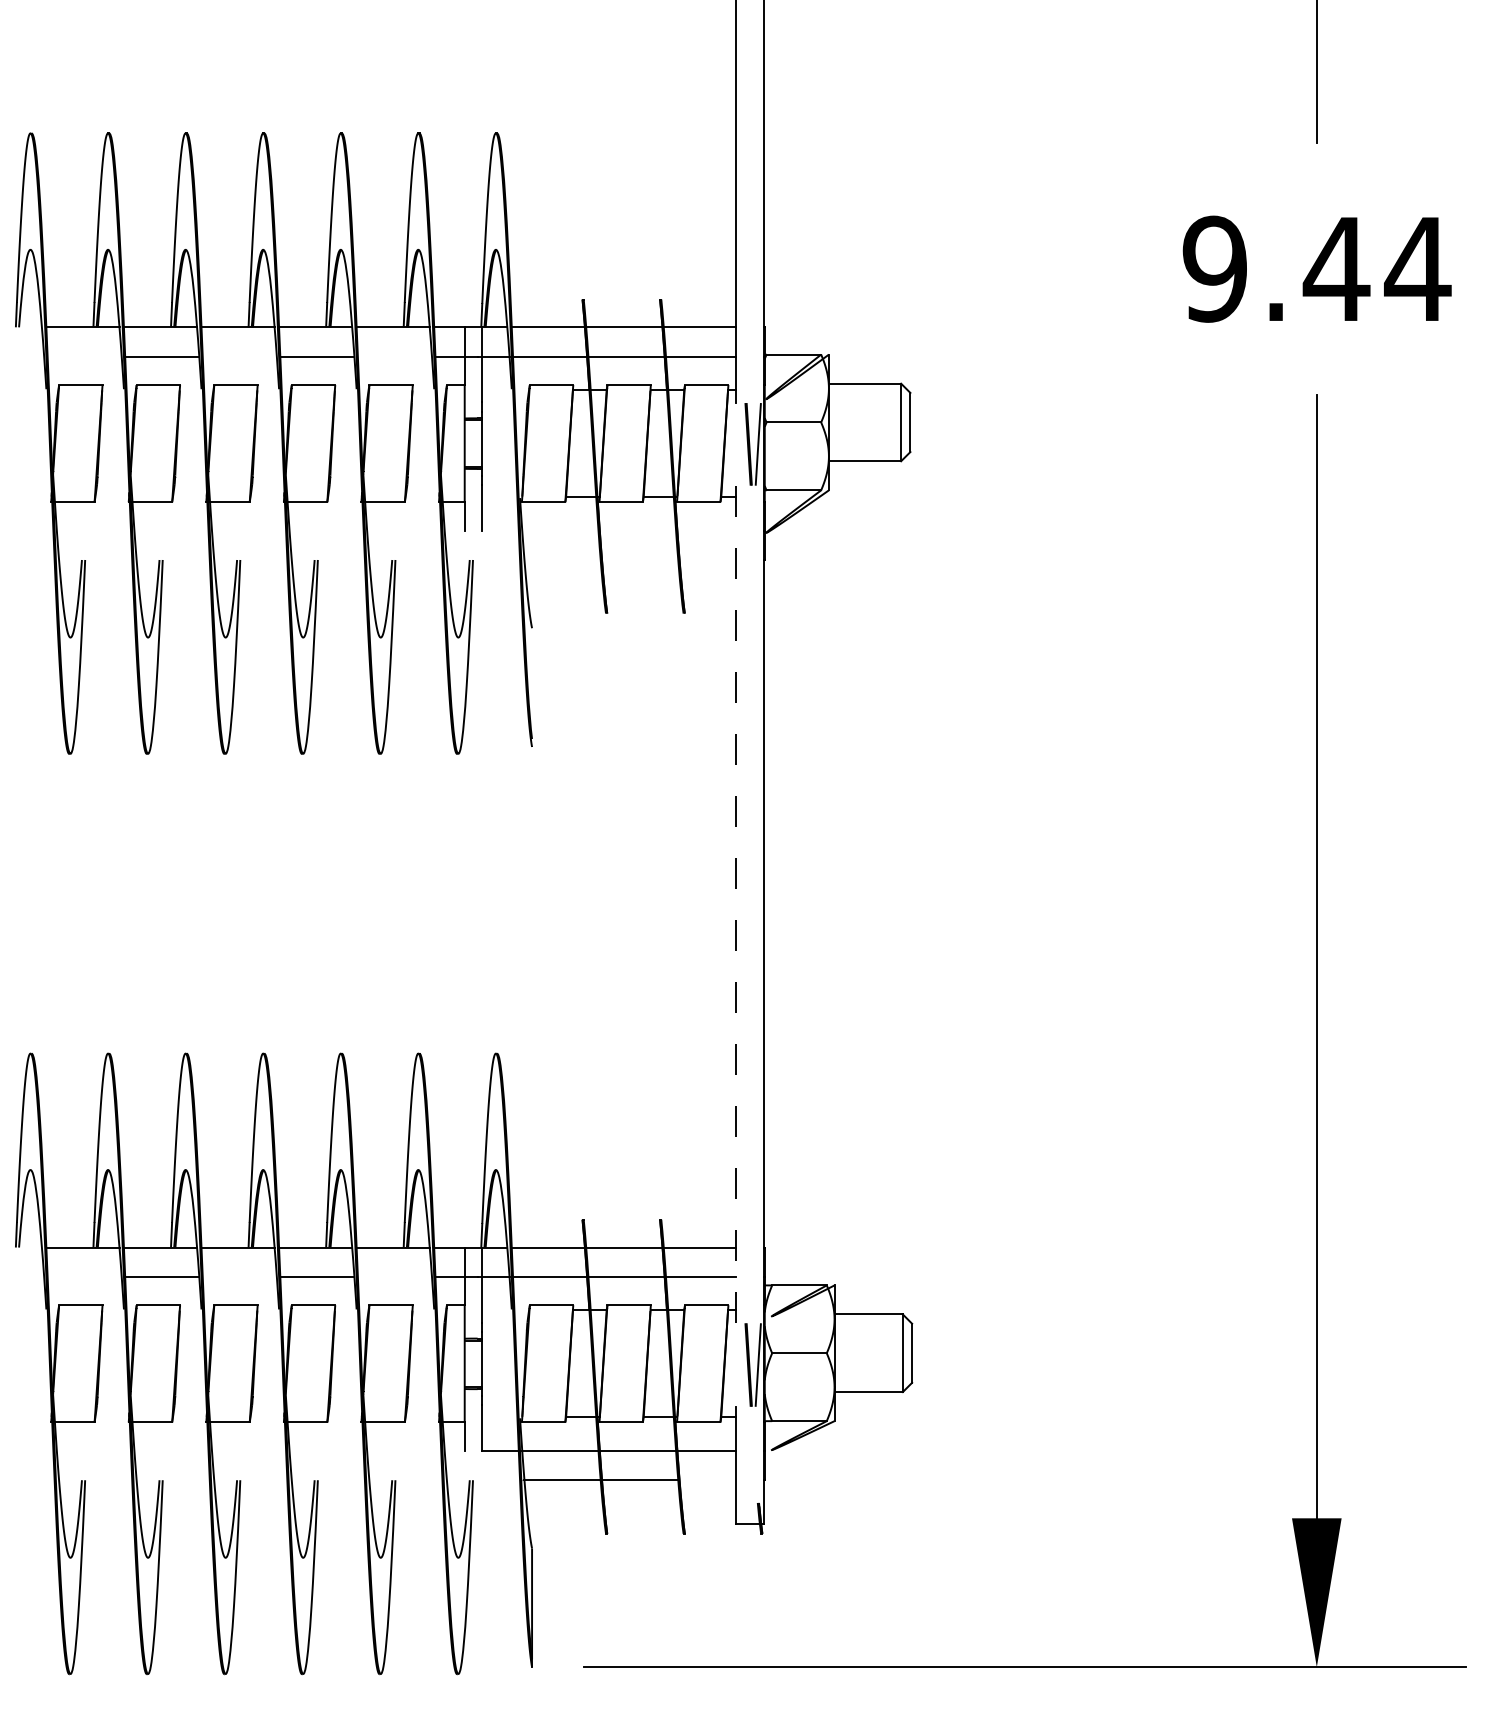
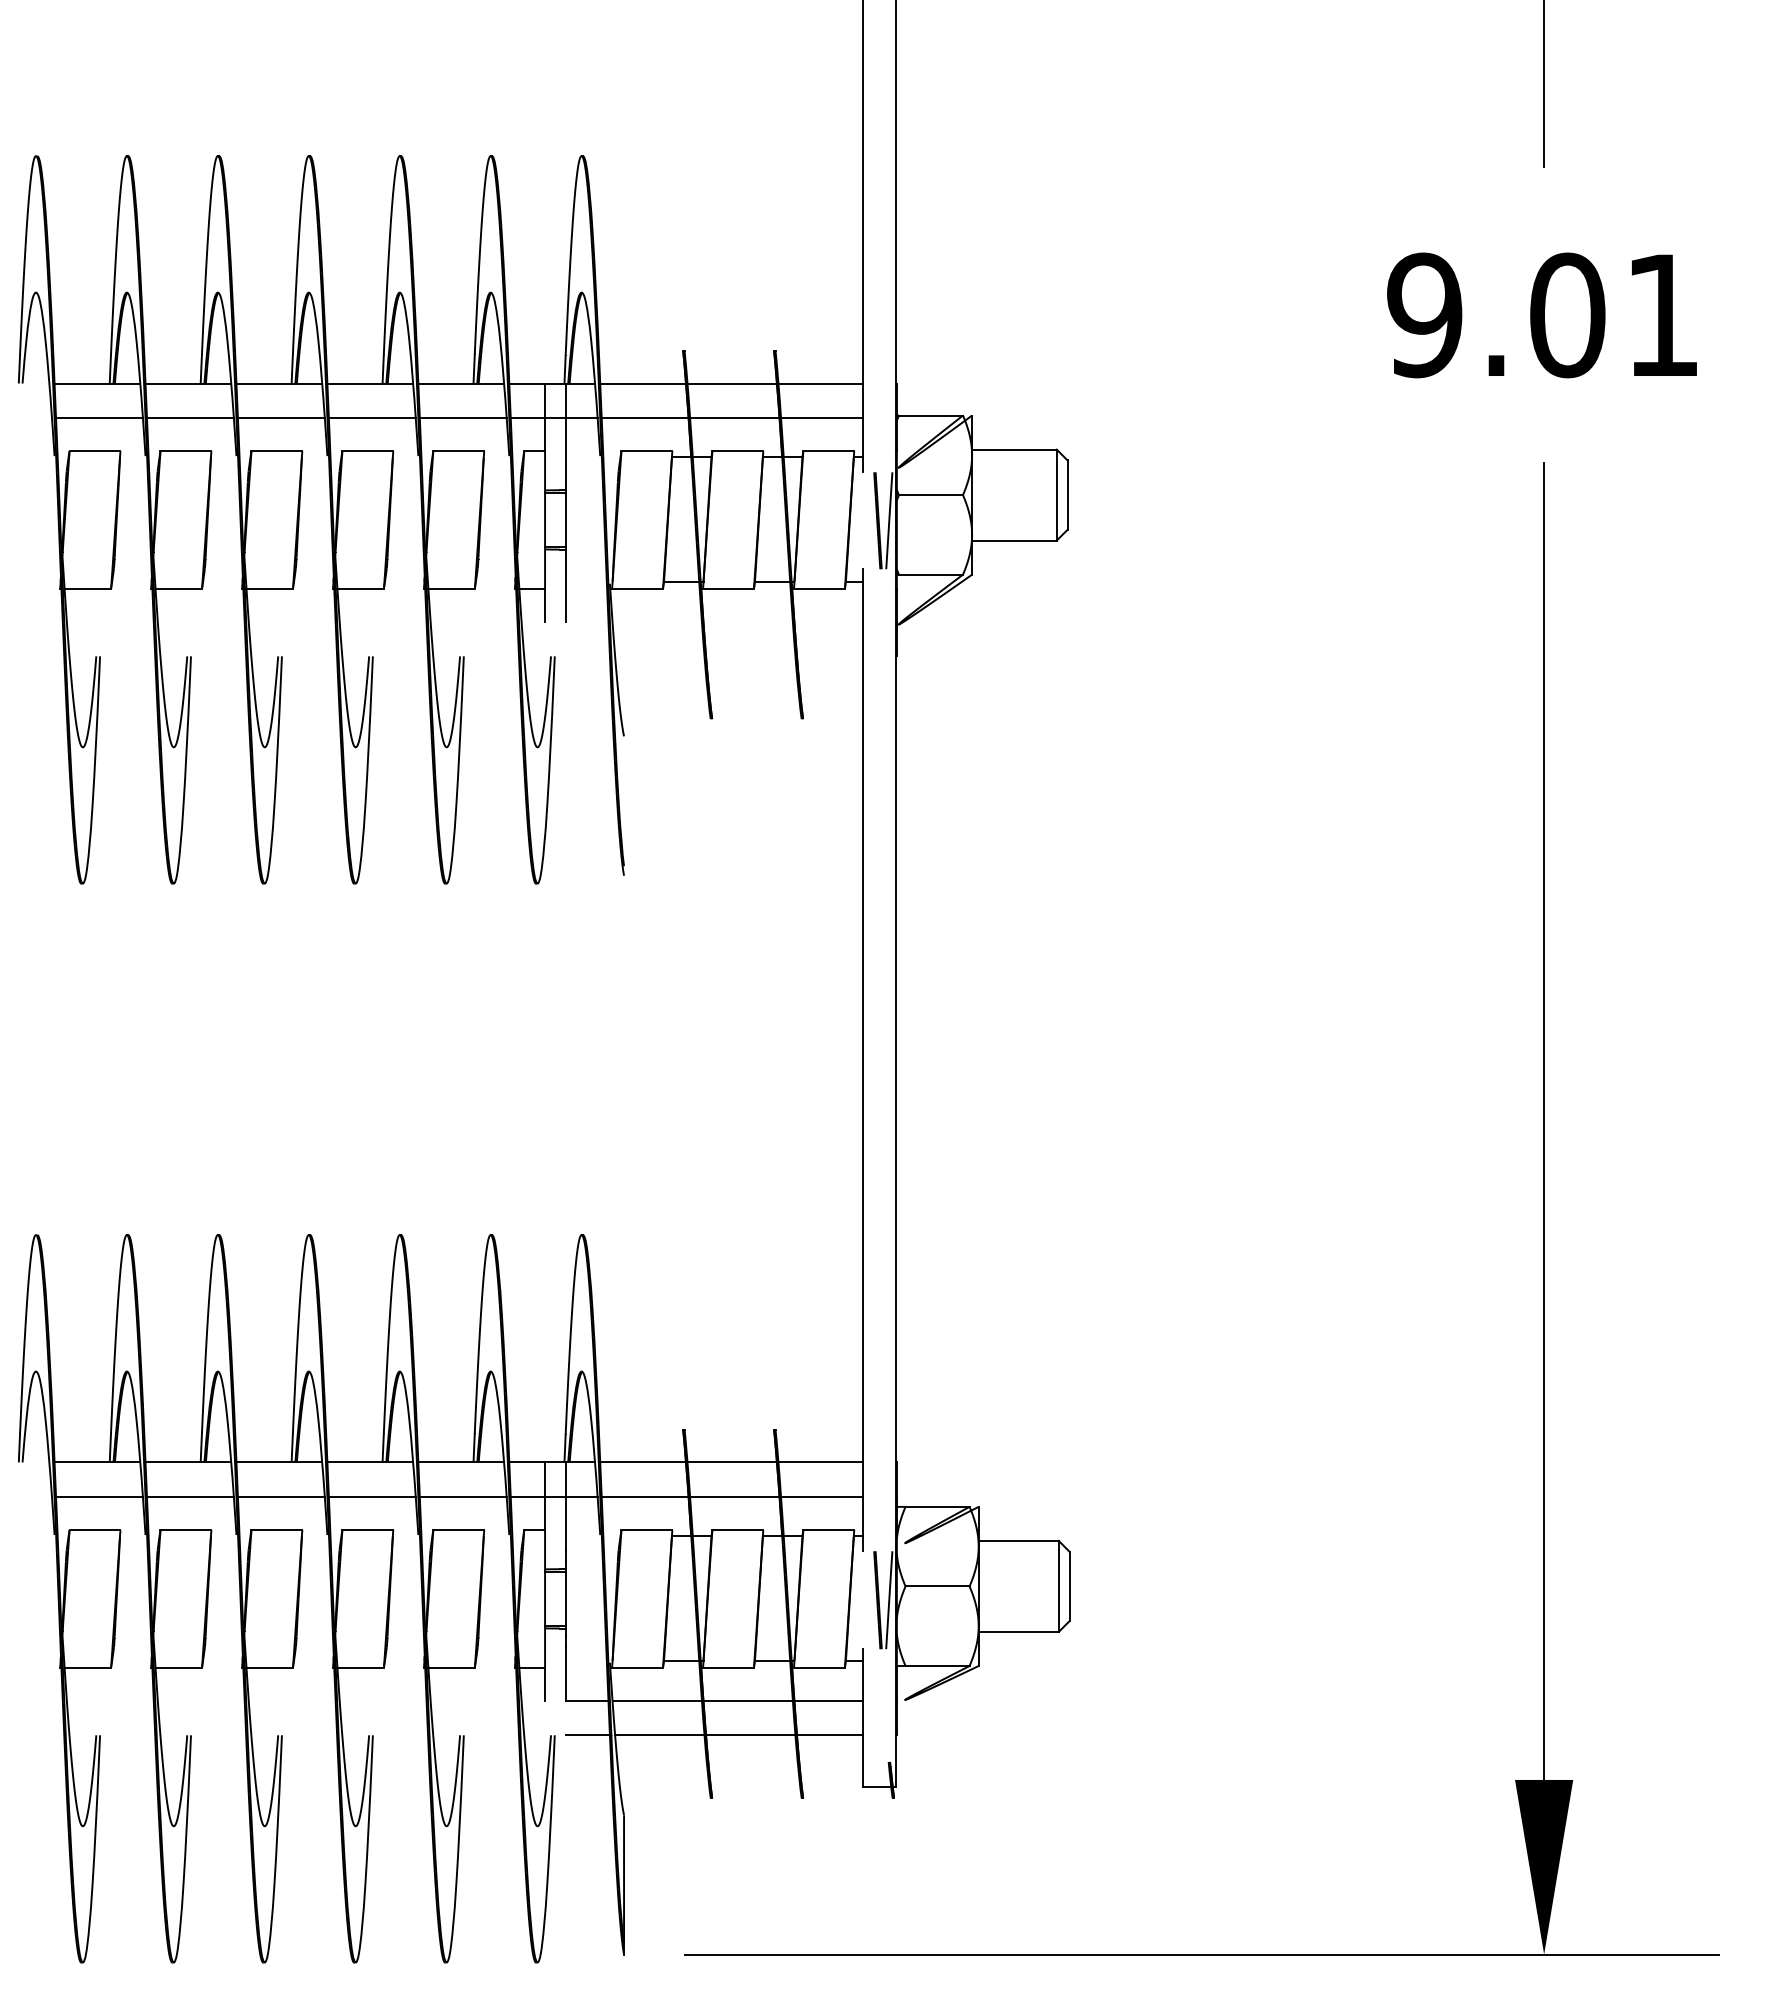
text: (1376, 269) -> (1614, 315), 9.44 -> 9.01
line: (84, 357) -> (99, 418), added
line: (239, 357) -> (280, 418), added
line: (394, 357) -> (462, 418), added
line: (735, 903) -> (862, 1059), dashed -> solid
line: (84, 1277) -> (99, 1497), added
line: (239, 1277) -> (280, 1497), added
line: (394, 1277) -> (462, 1497), added
line: (500, 1480) -> (587, 1735), added
line: (707, 1480) -> (829, 1735), added

